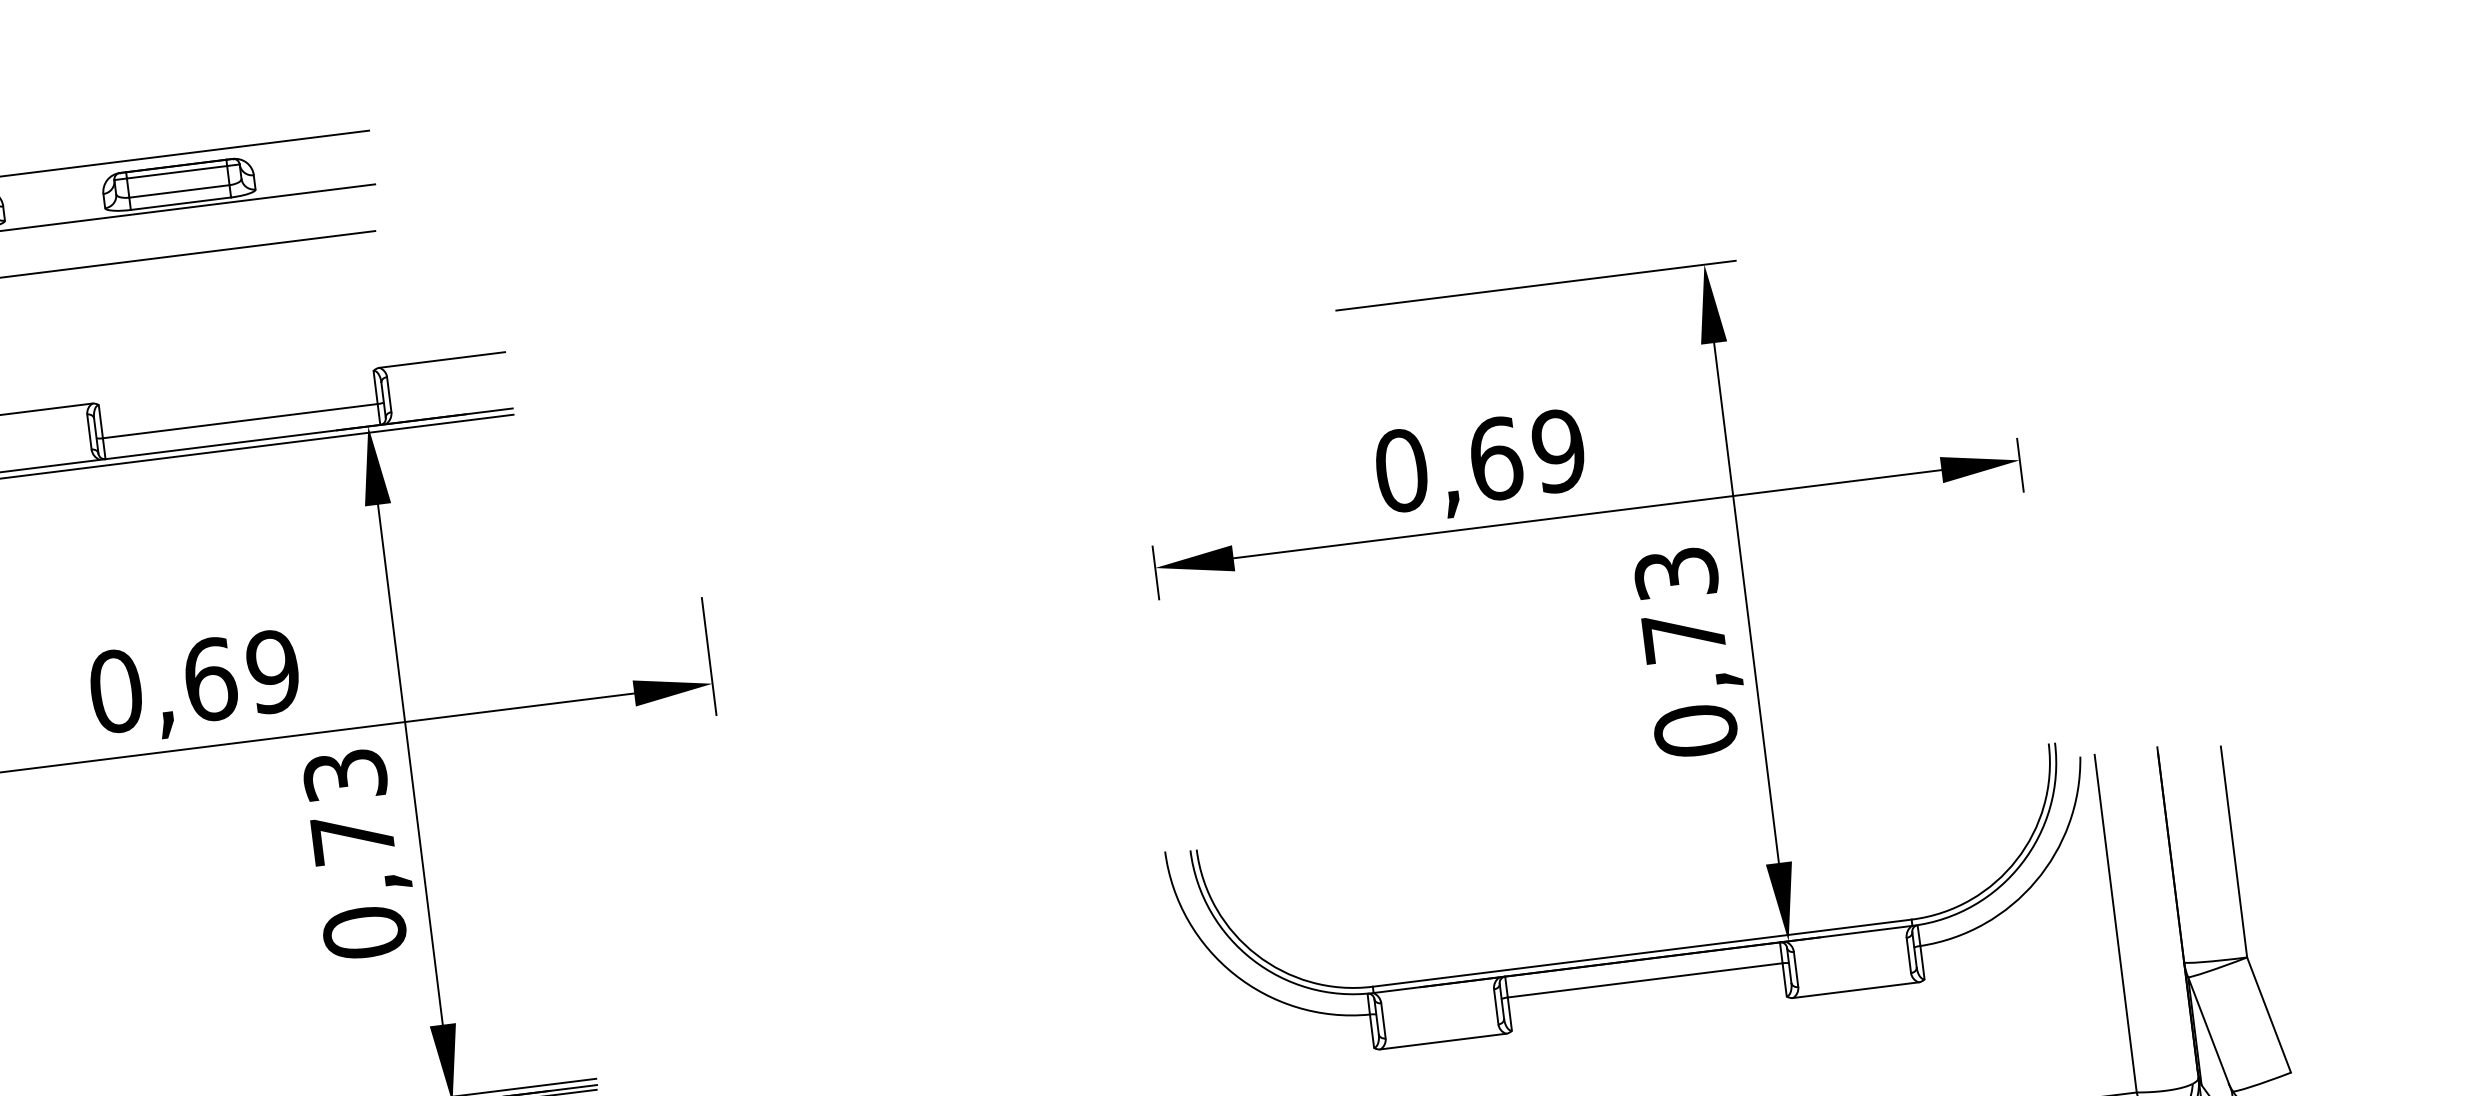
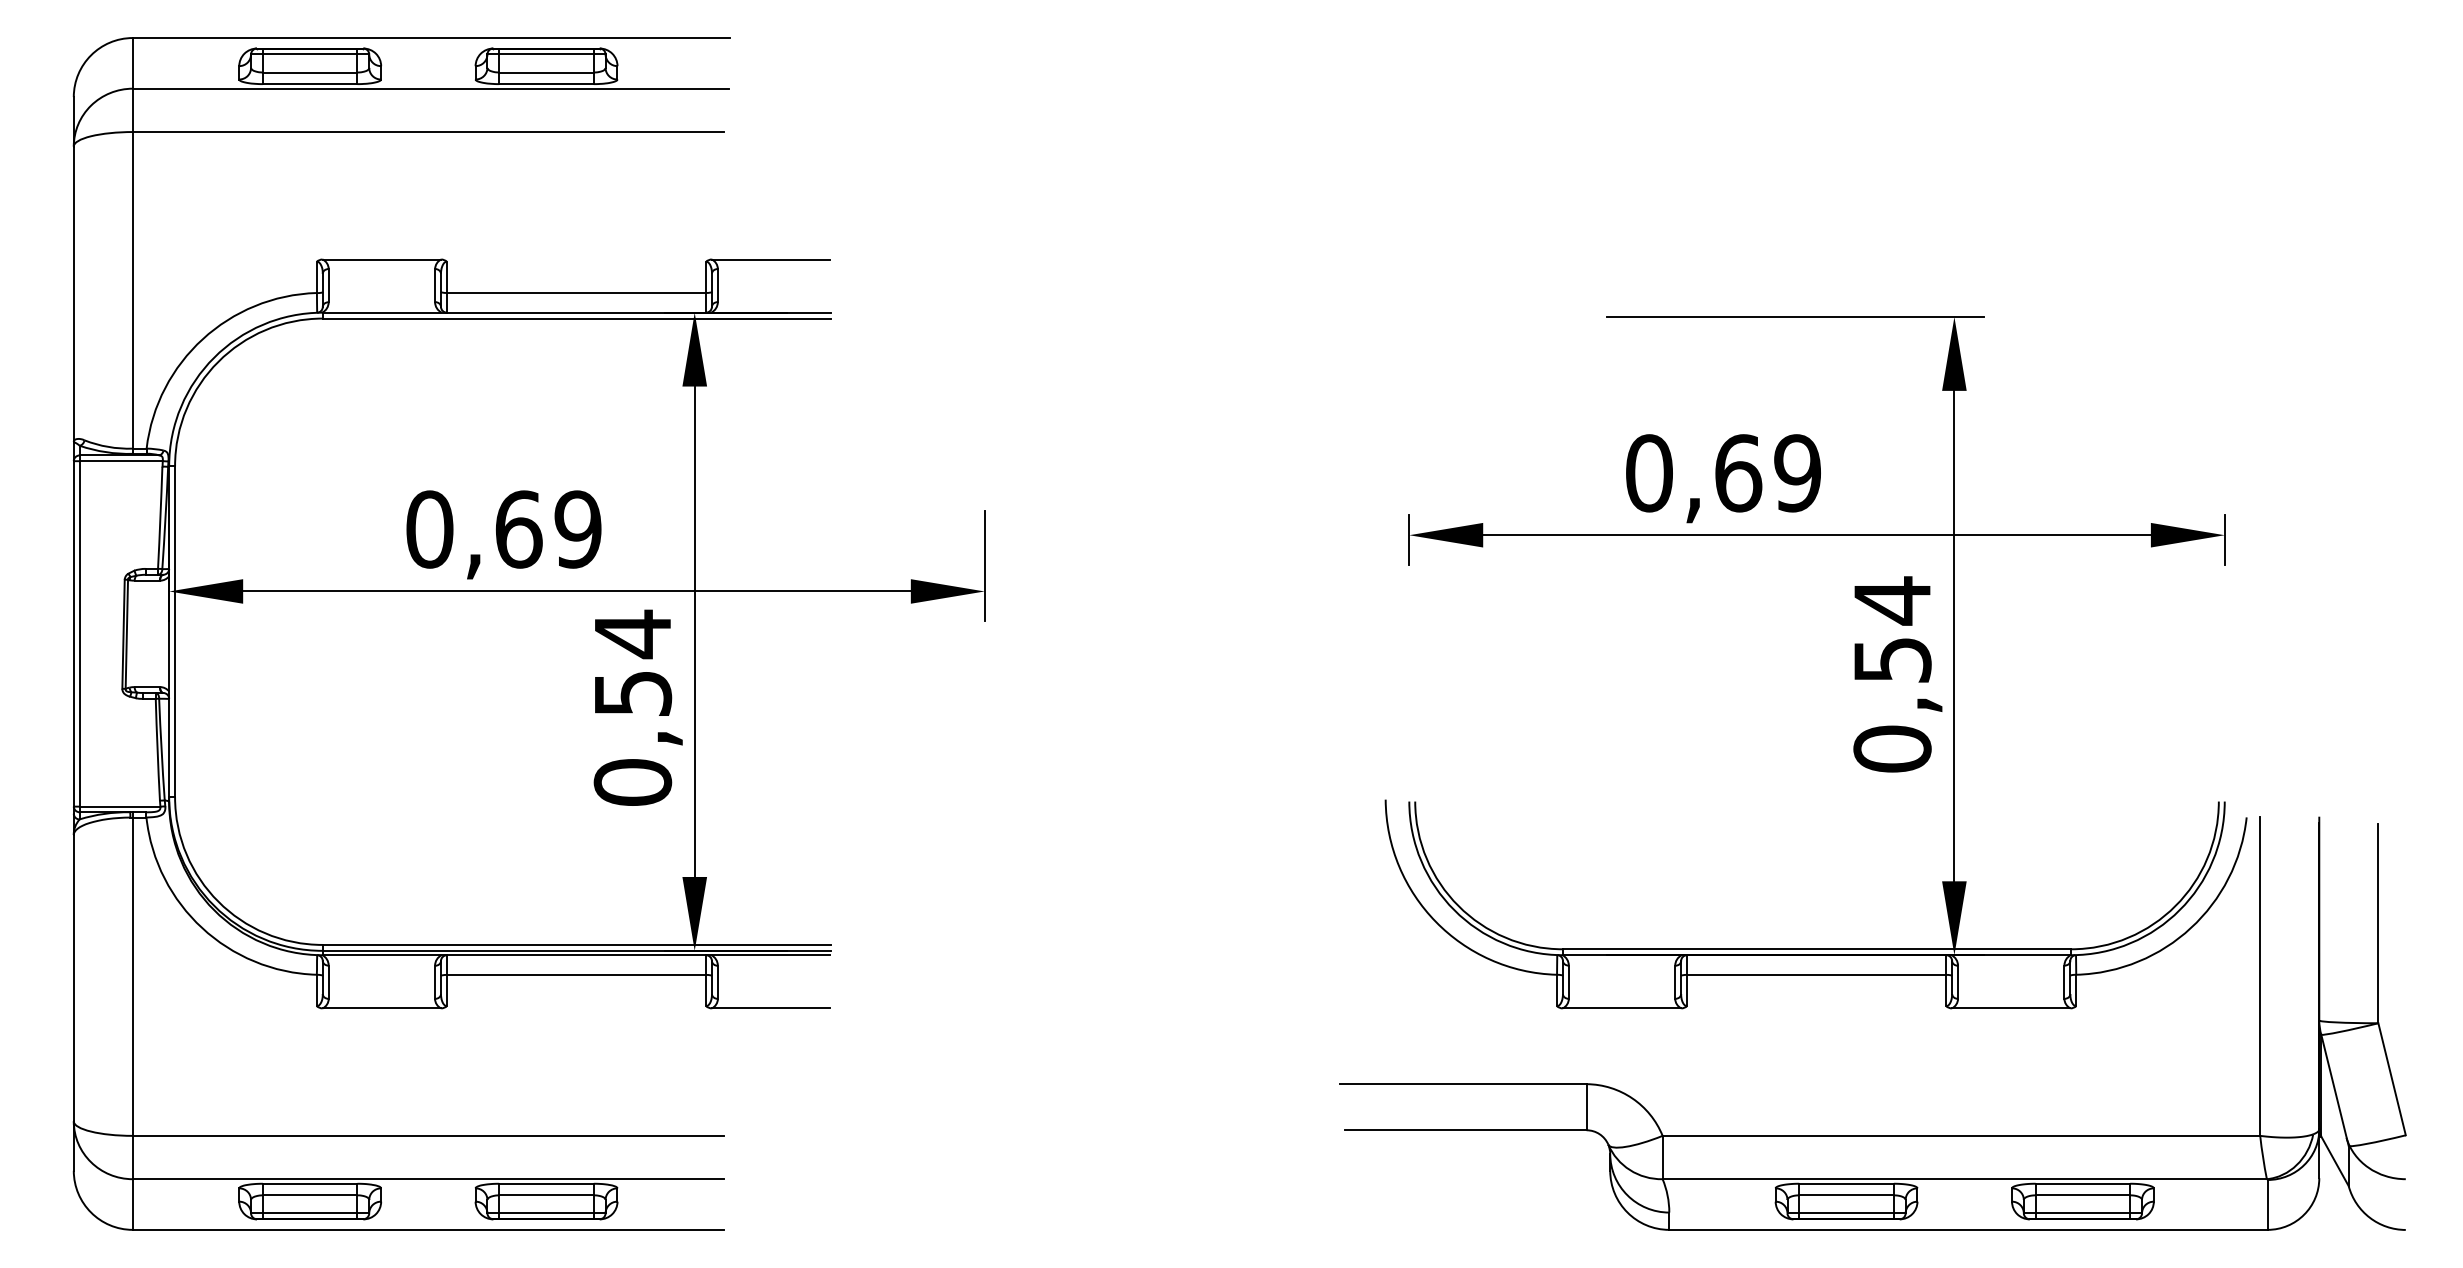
text: (1680, 604) -> (1892, 629), 0,73 -> 0,54
text: (348, 805) -> (632, 662), 0,73 -> 0,54

